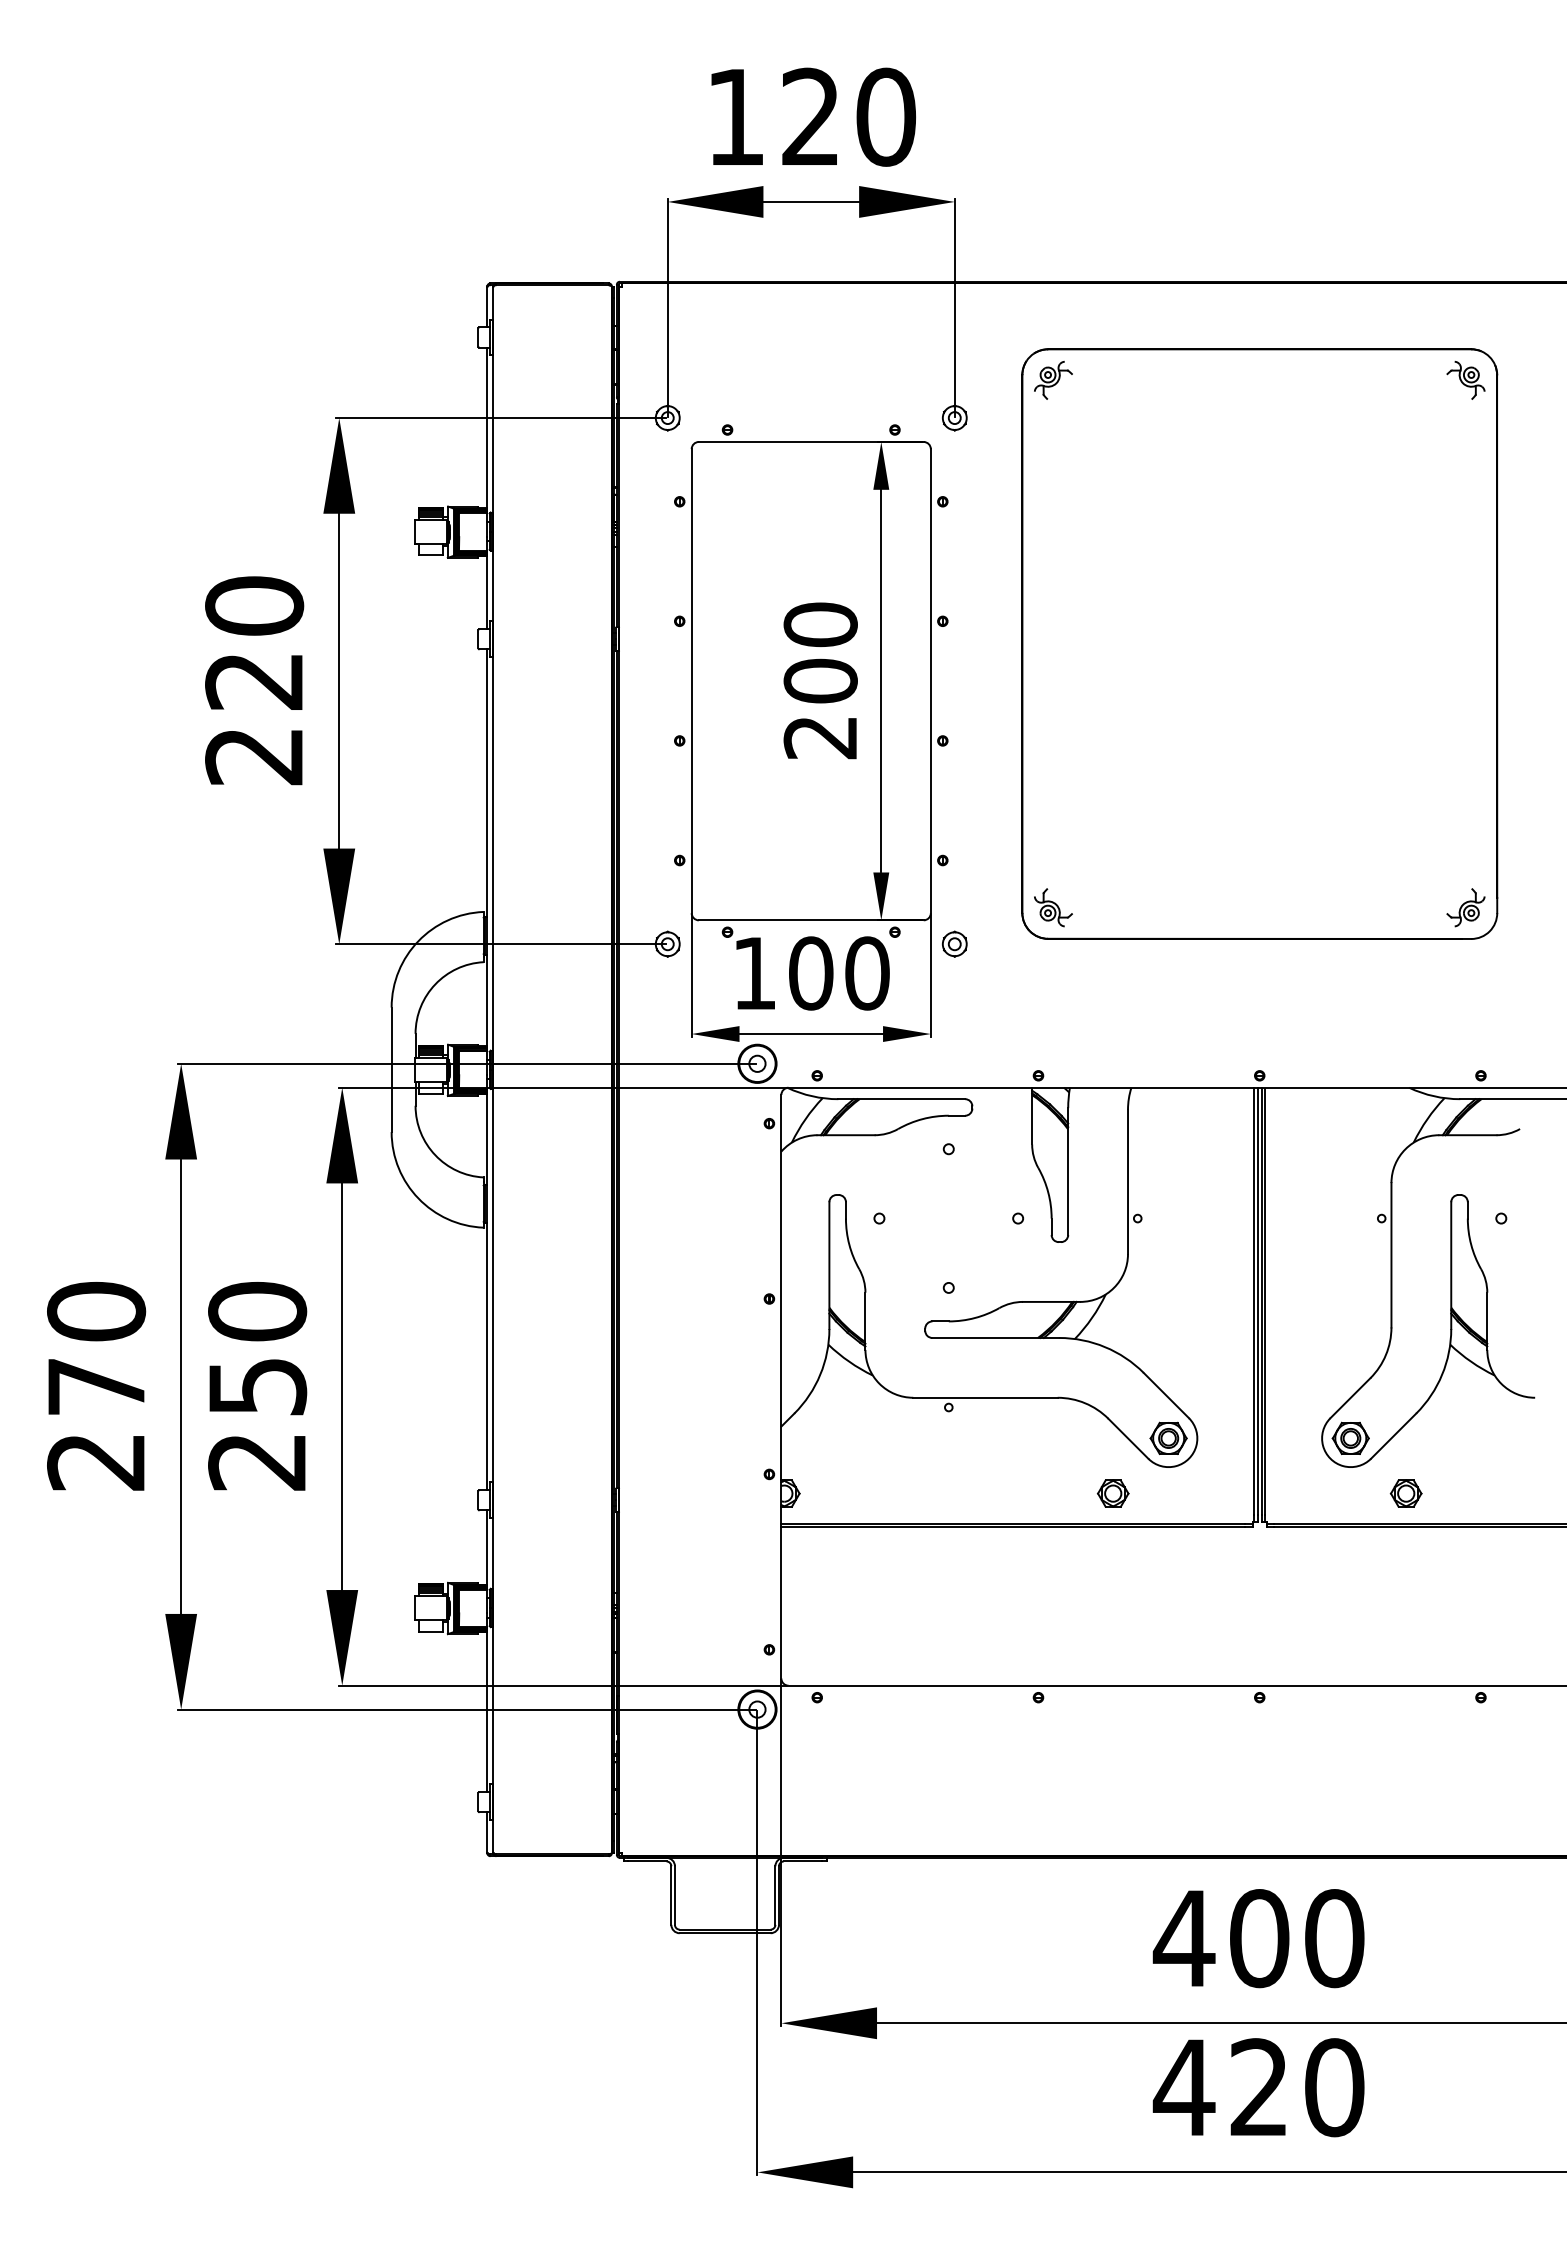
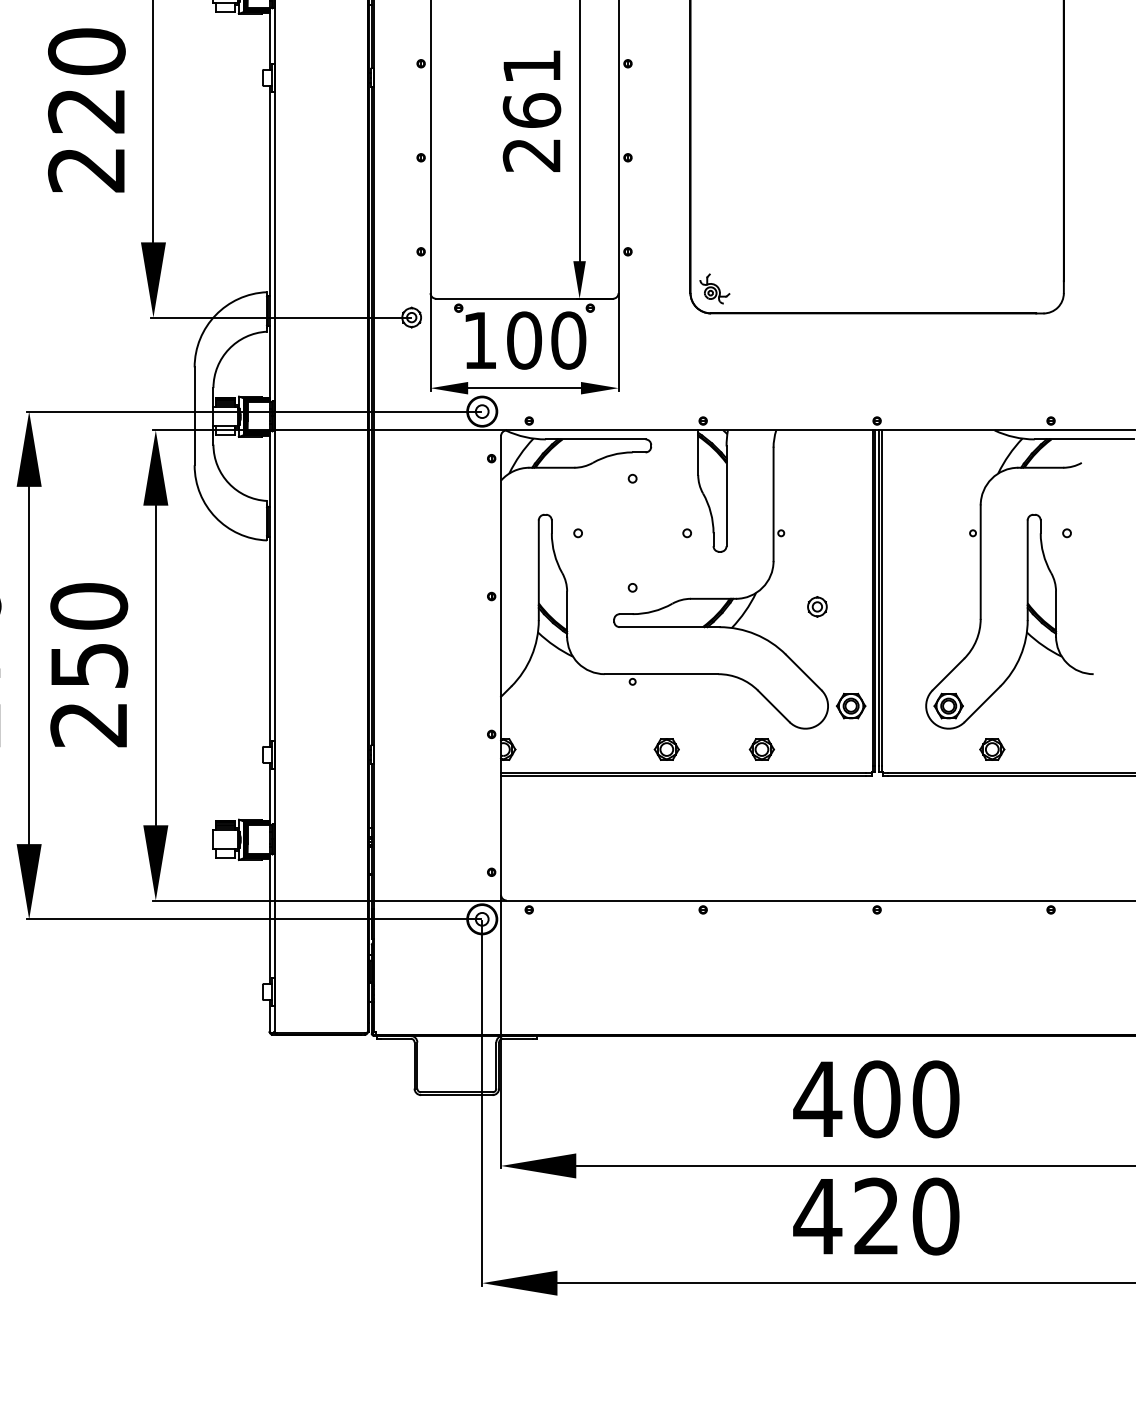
text: (820, 652) -> (531, 88), 200 -> 261
part: (1465, 907) -> (1038, 288), removed
part: (954, 943) -> (817, 606), moved
part: (1168, 1437) -> (851, 705), moved
part: (991, 1493) -> (666, 749), added

